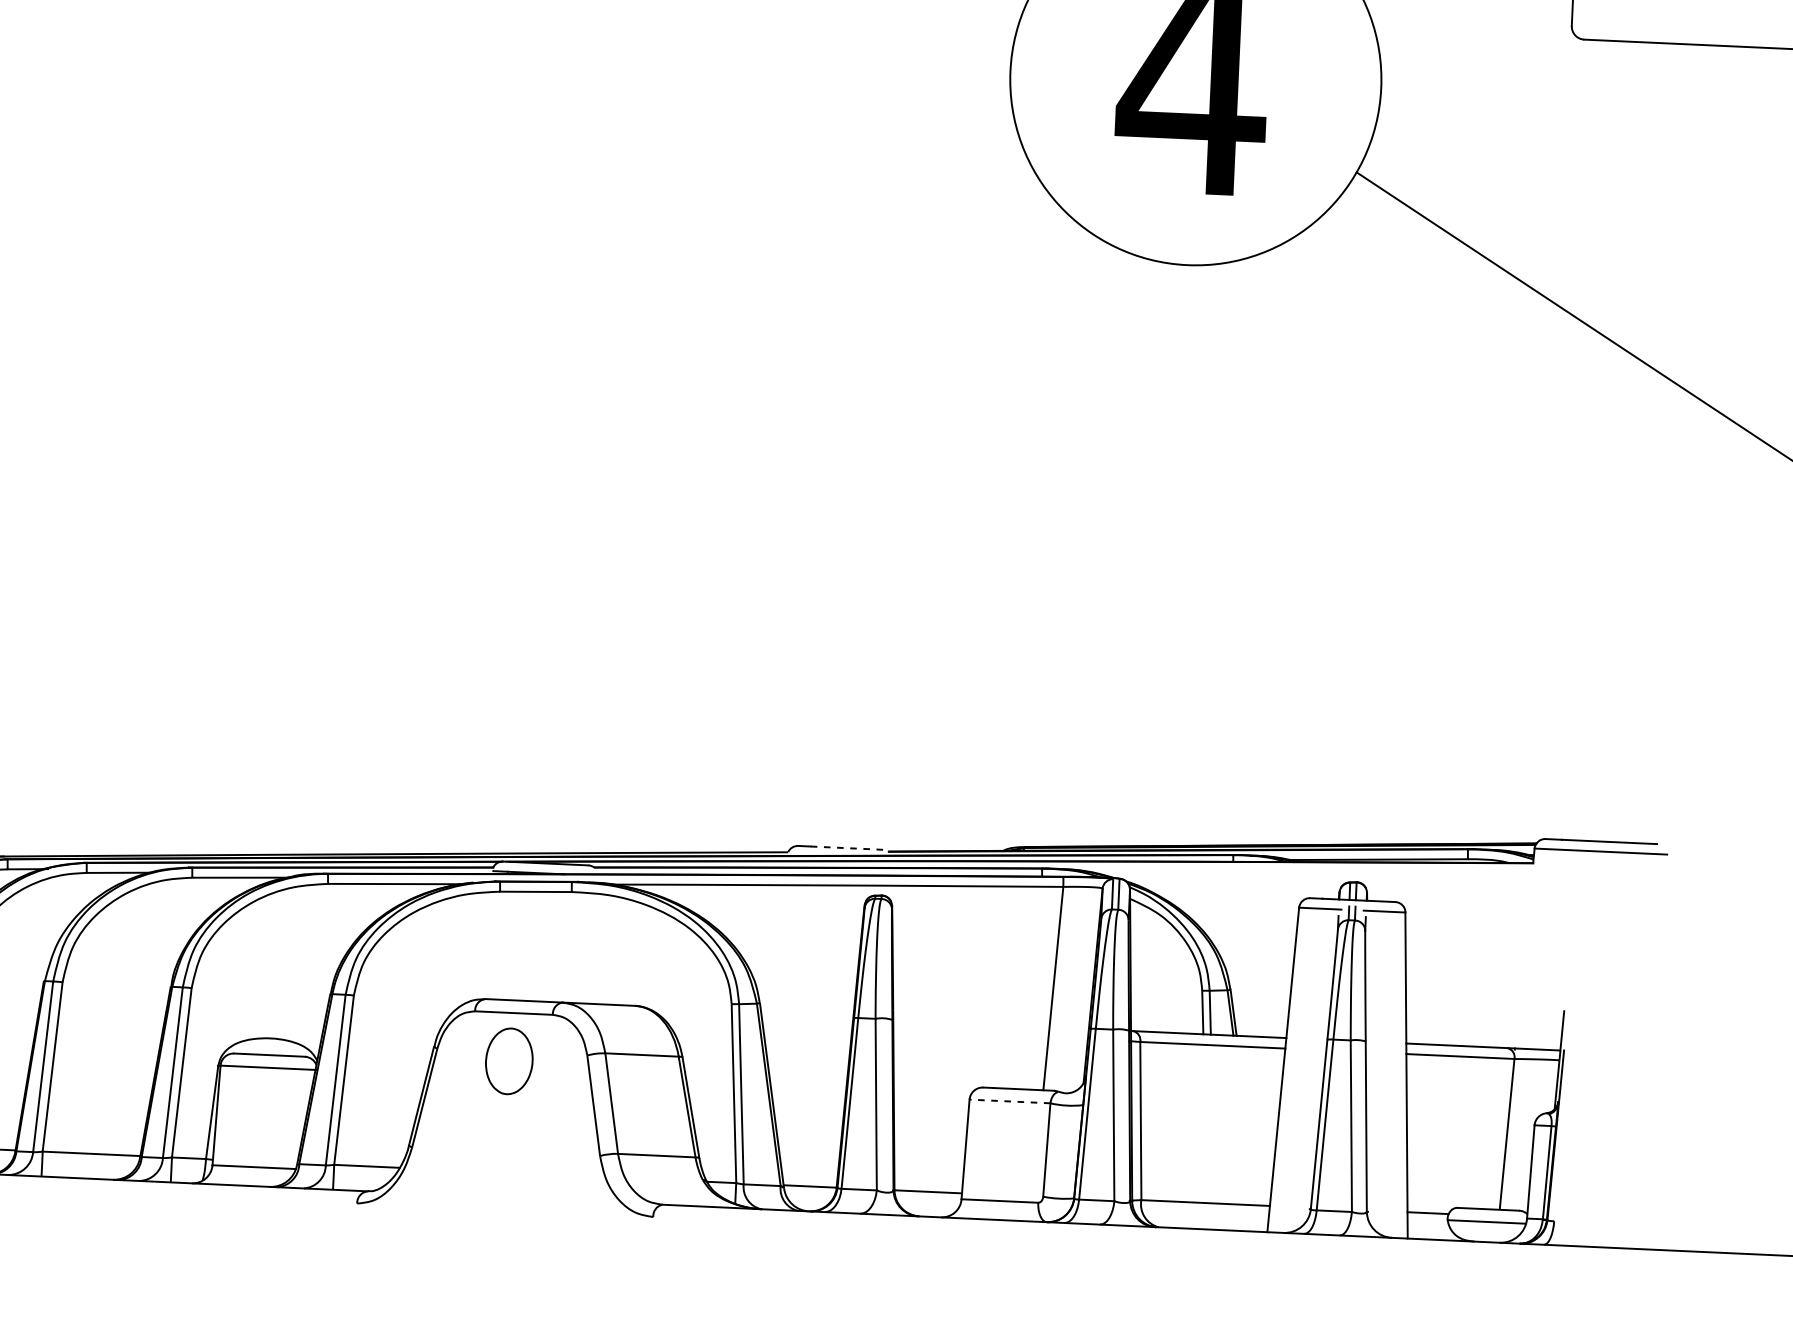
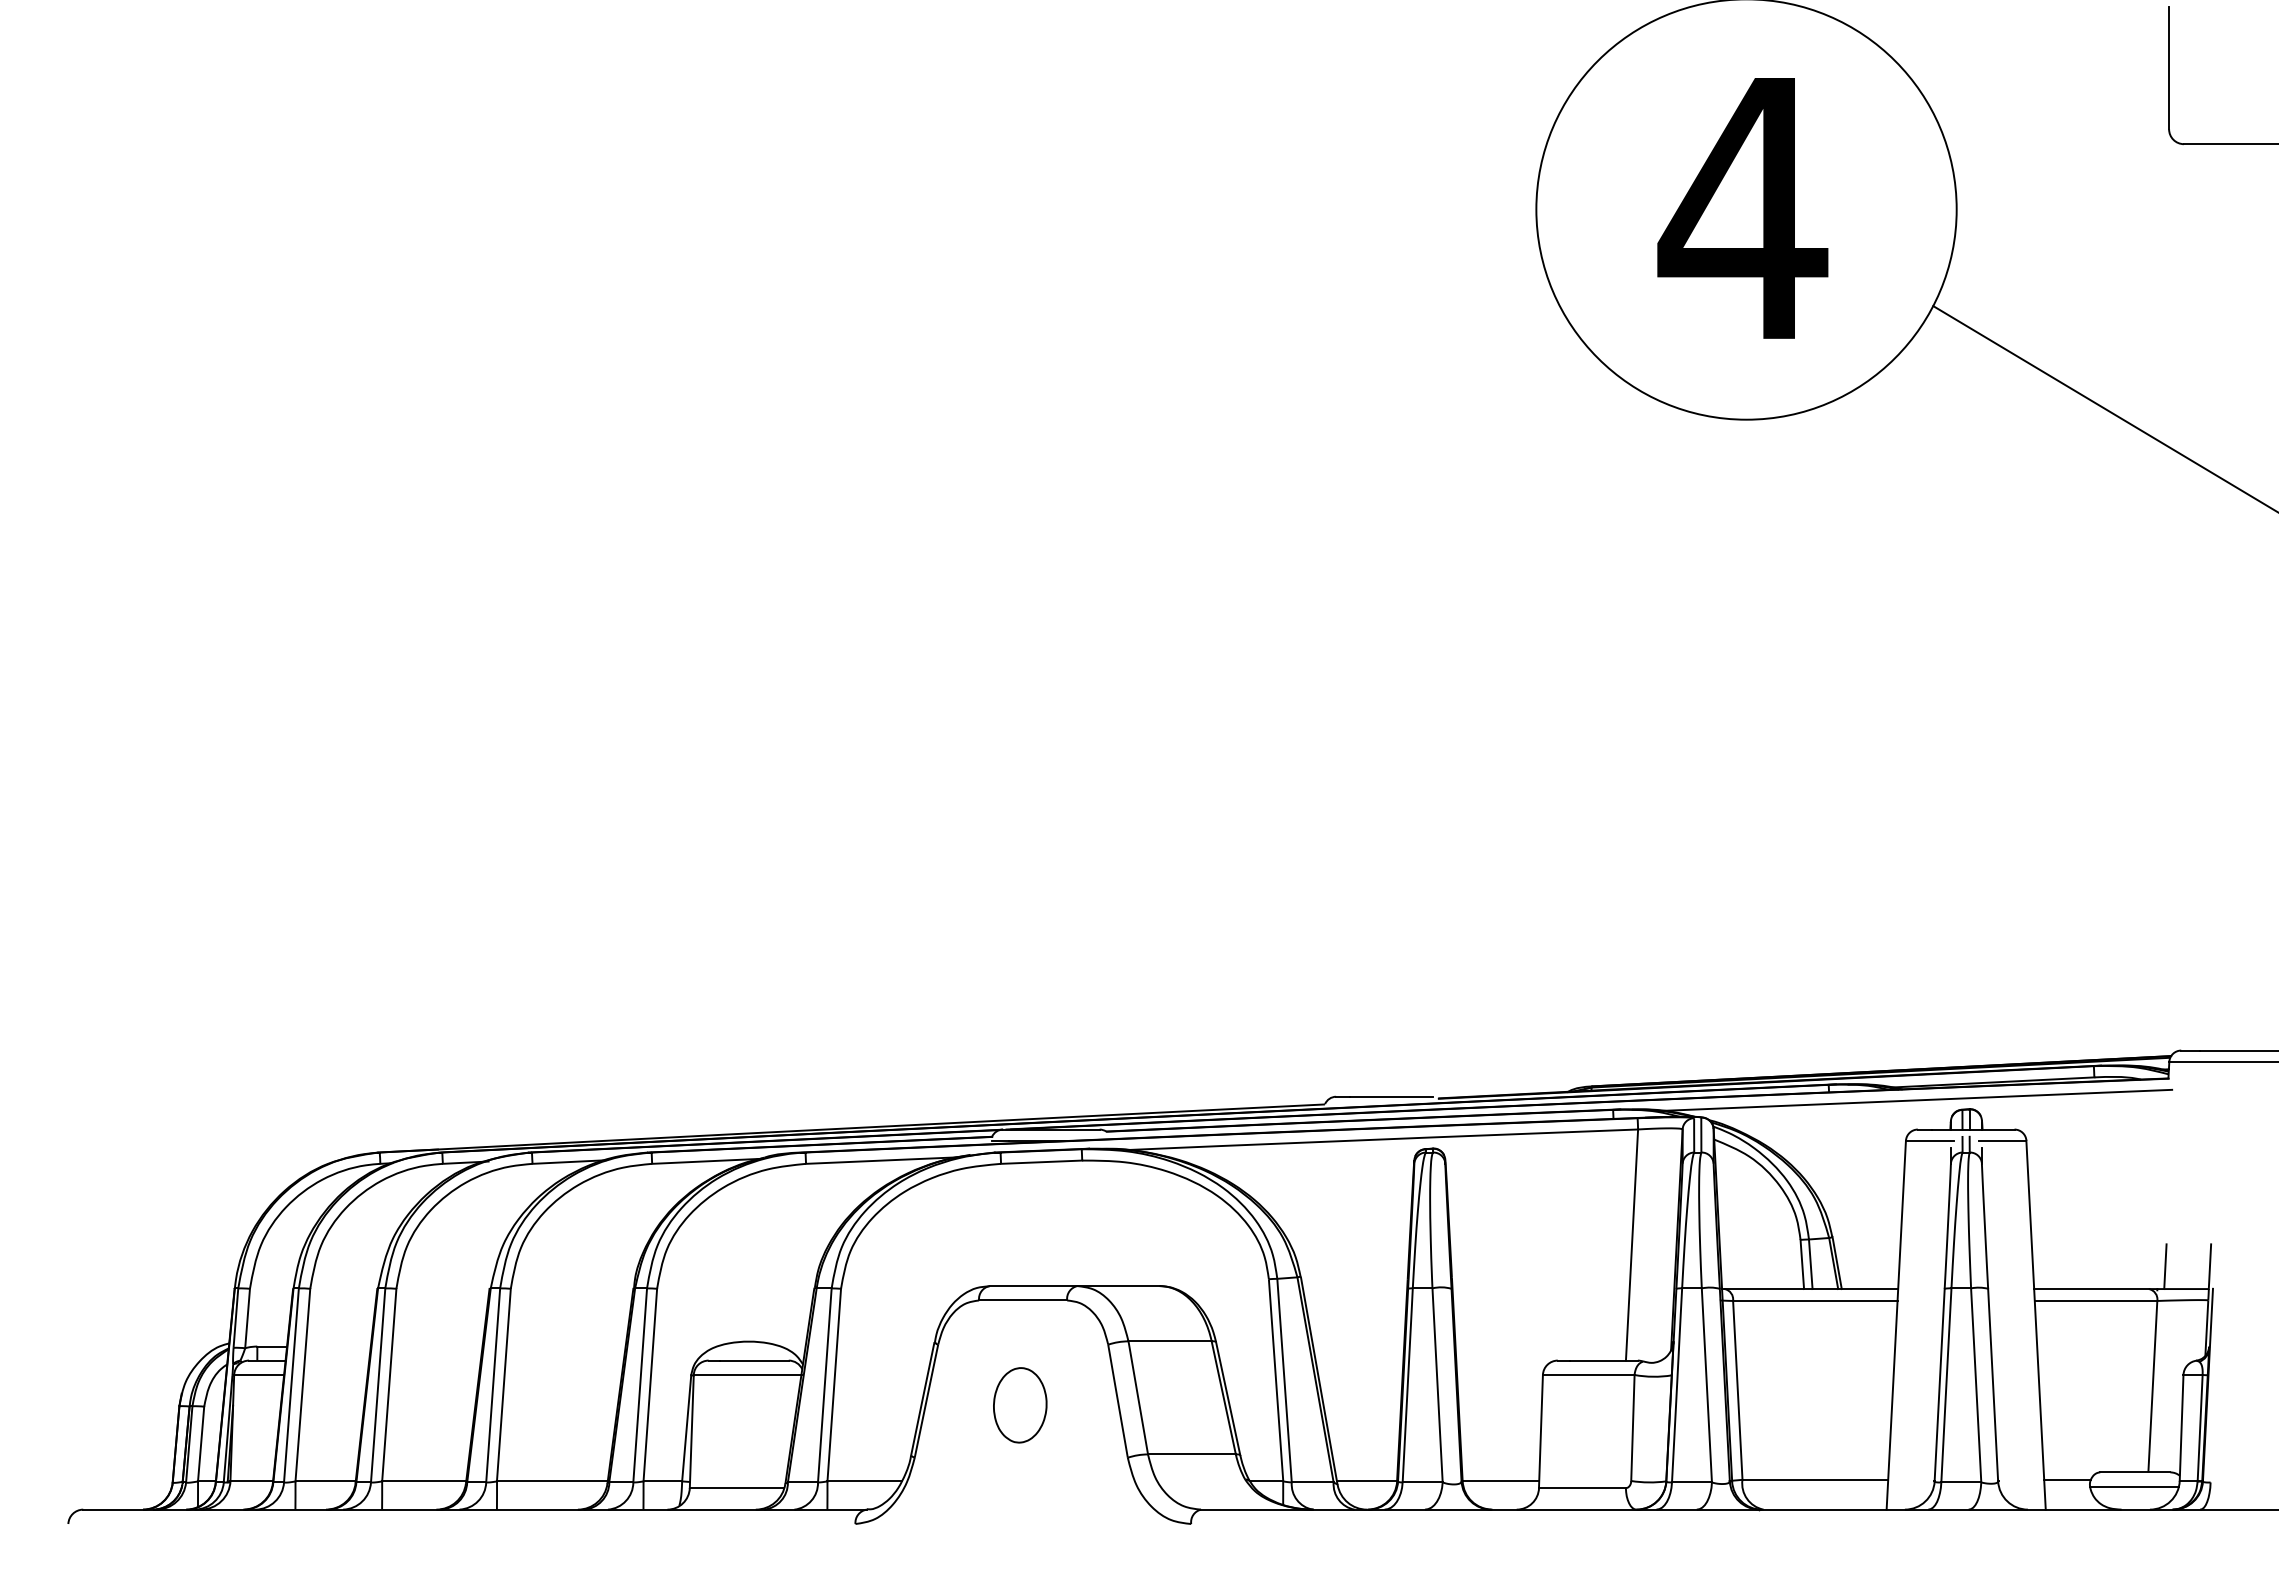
line: (847, 847) -> (1391, 1096), dashed -> solid
line: (1309, 872) -> (1915, 1100), added
line: (1523, 1028) -> (2165, 1266), added
part: (509, 1061) -> (1020, 1405), moved
line: (1009, 1101) -> (1588, 1374), dashed -> solid

